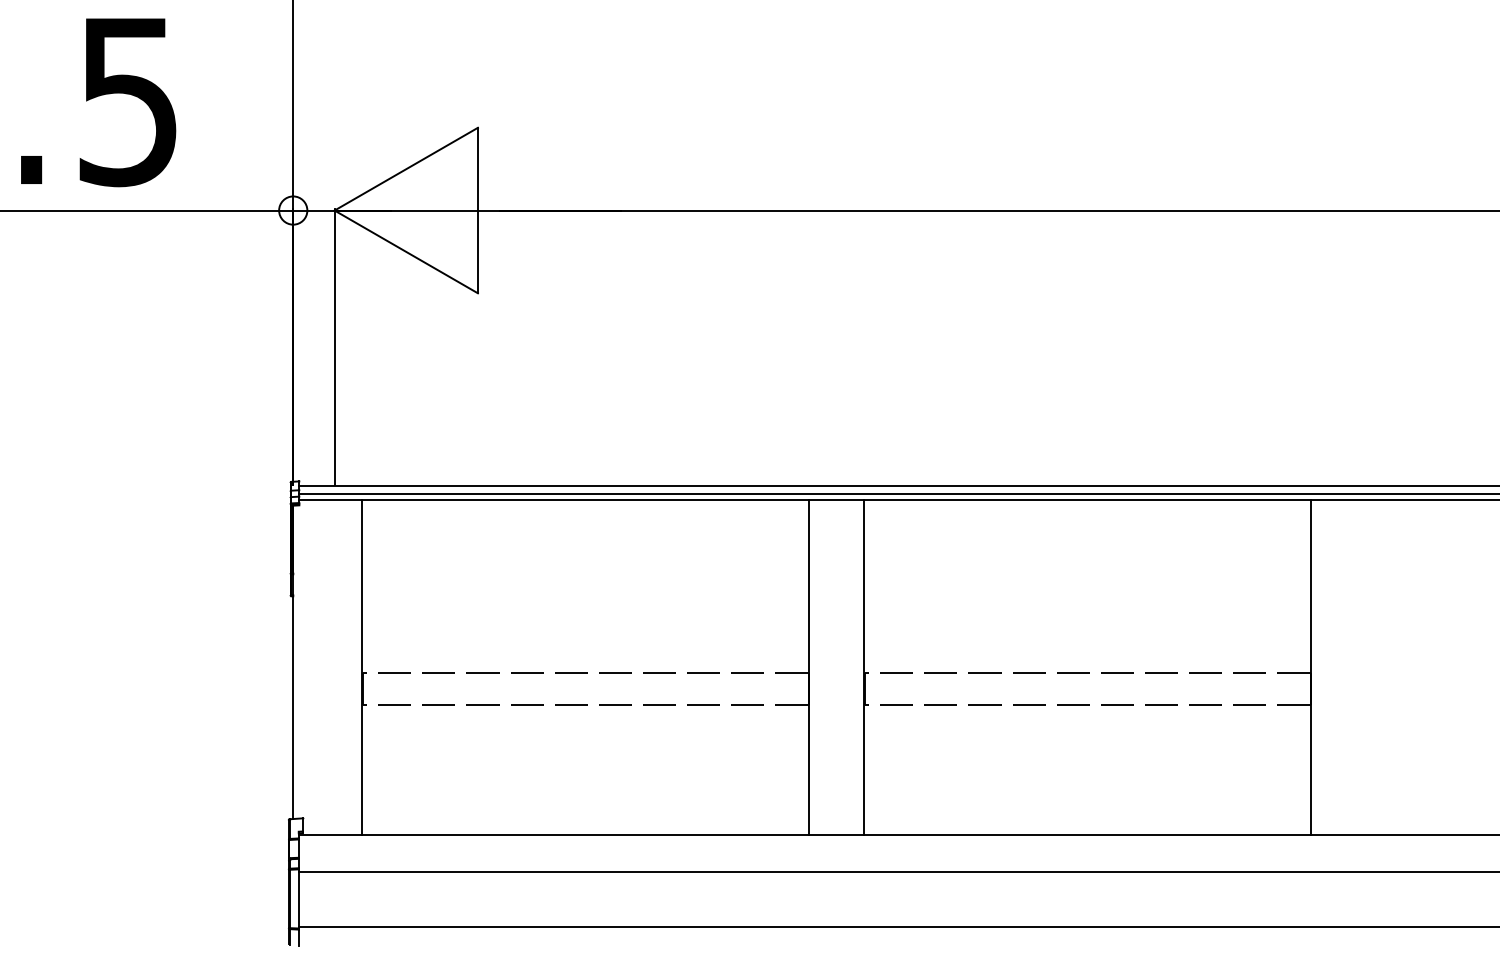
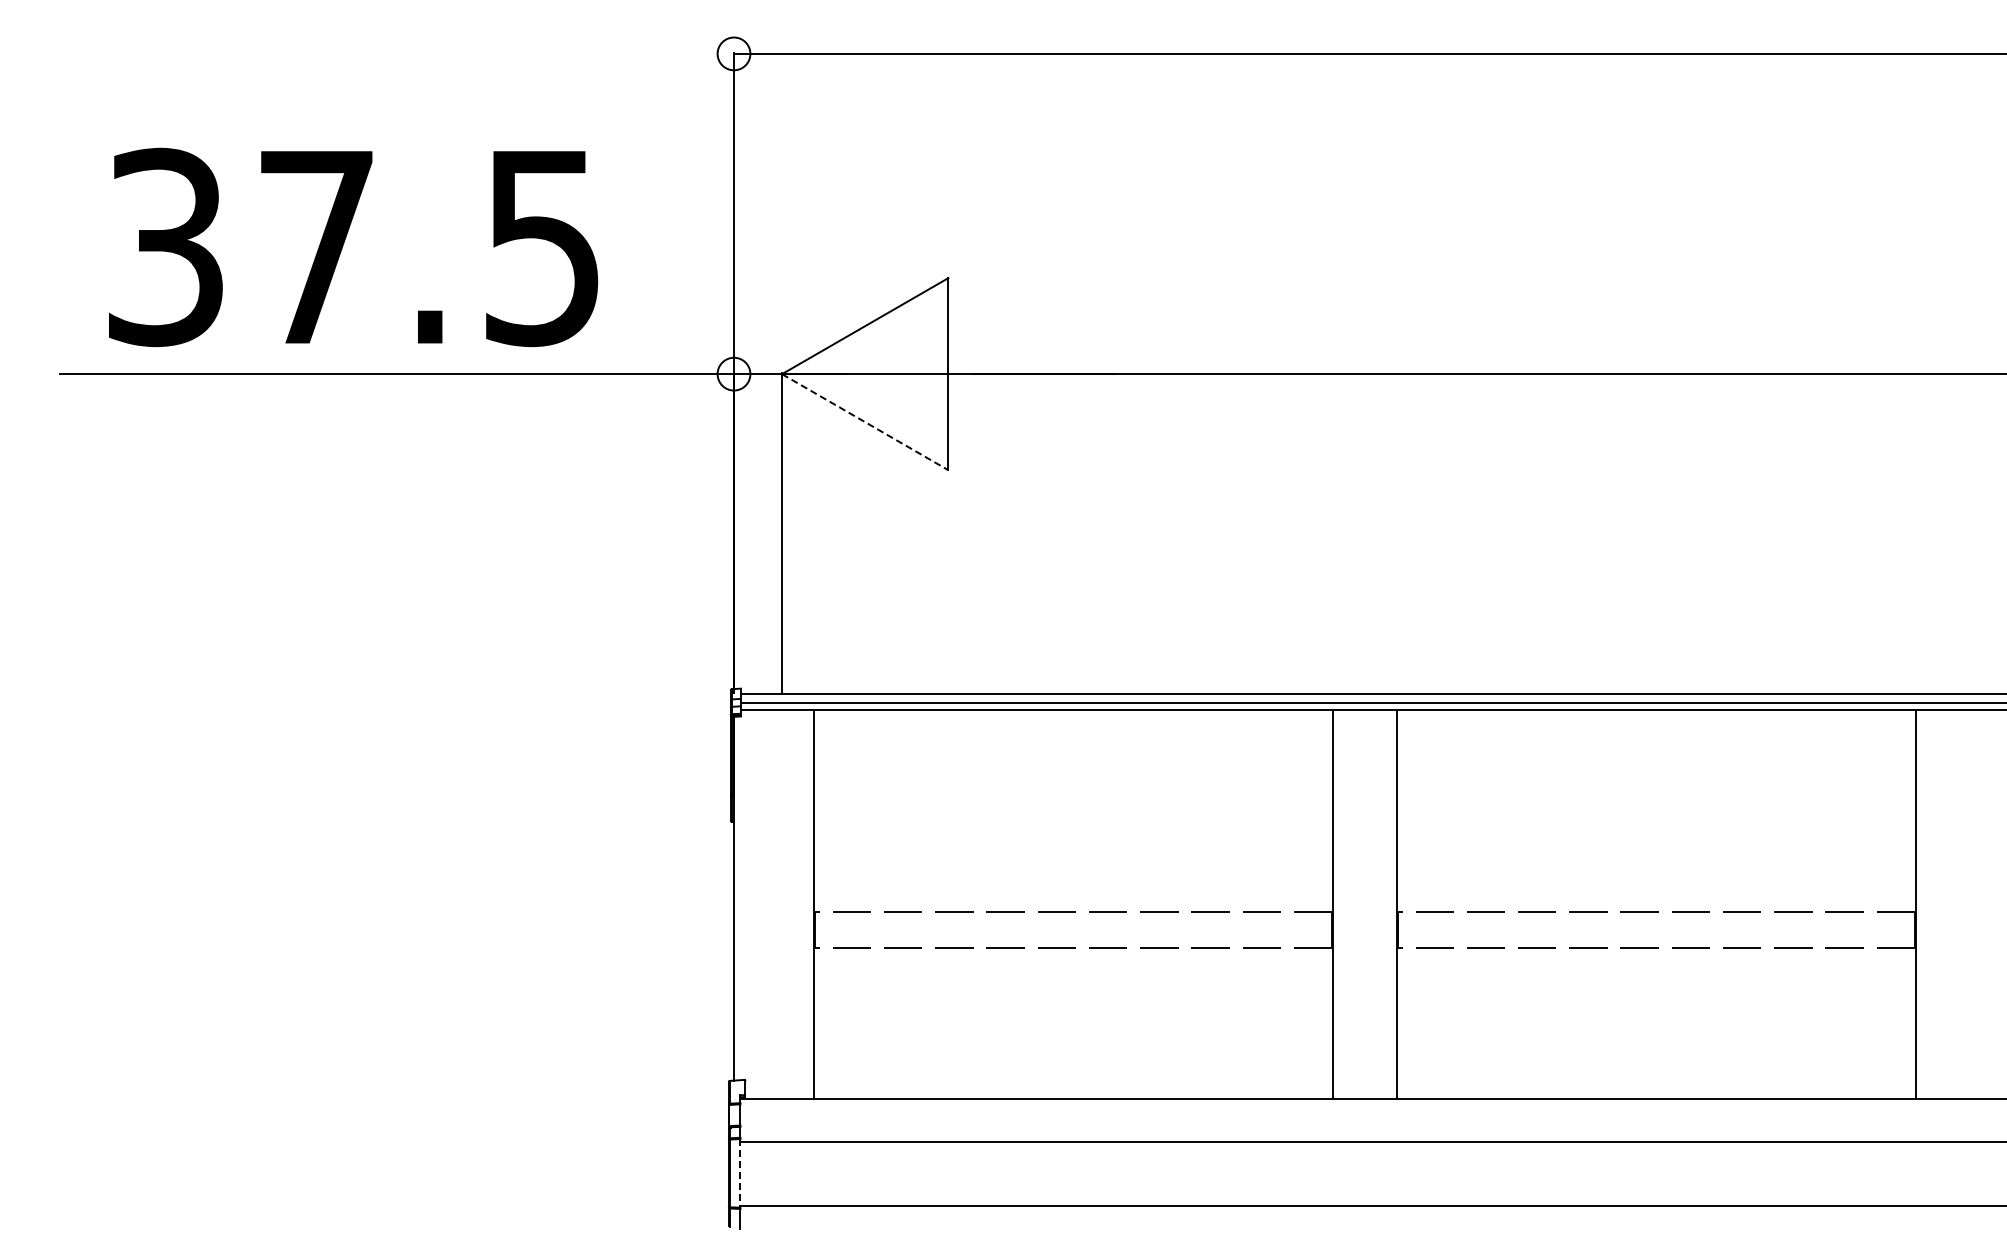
line: (406, 252) -> (865, 422), solid -> dashed
line: (298, 899) -> (740, 1173), solid -> dashed

